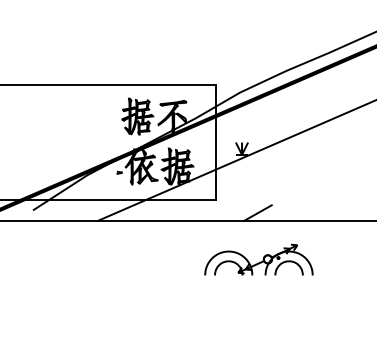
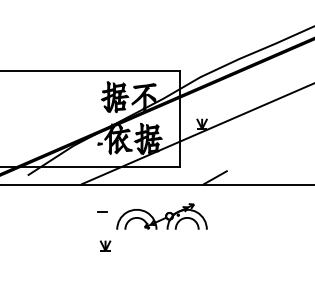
line: (122, 253) -> (102, 211), added
part: (258, 259) -> (161, 216), moved
part: (125, 294) -> (104, 245), added

